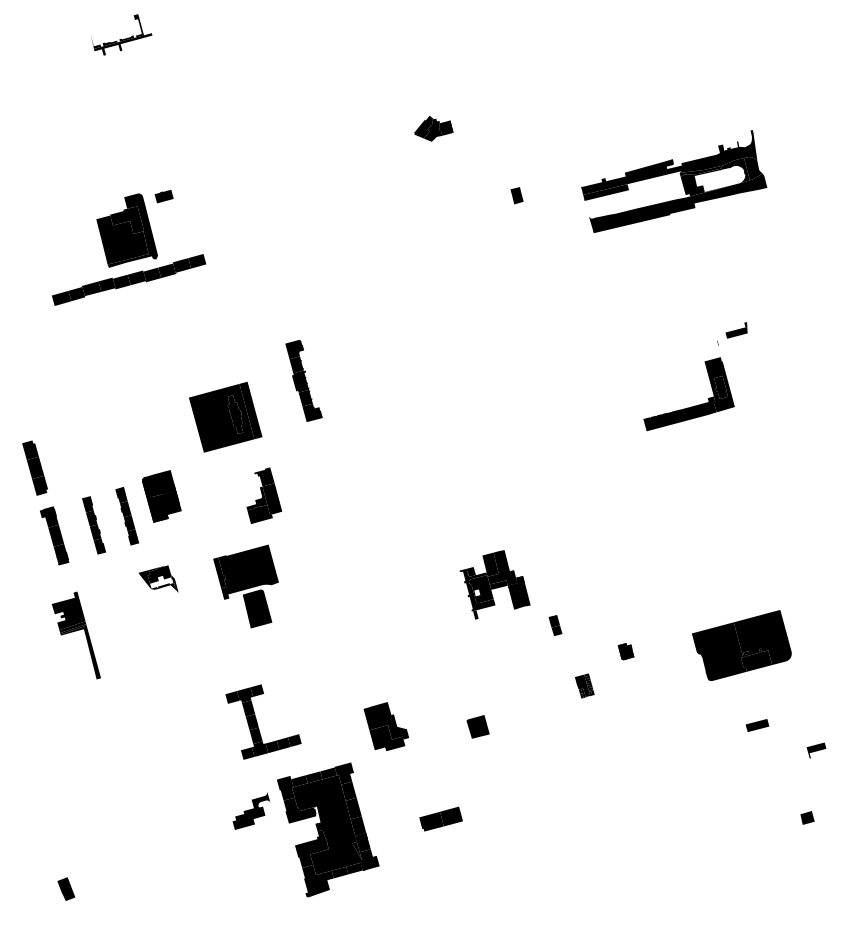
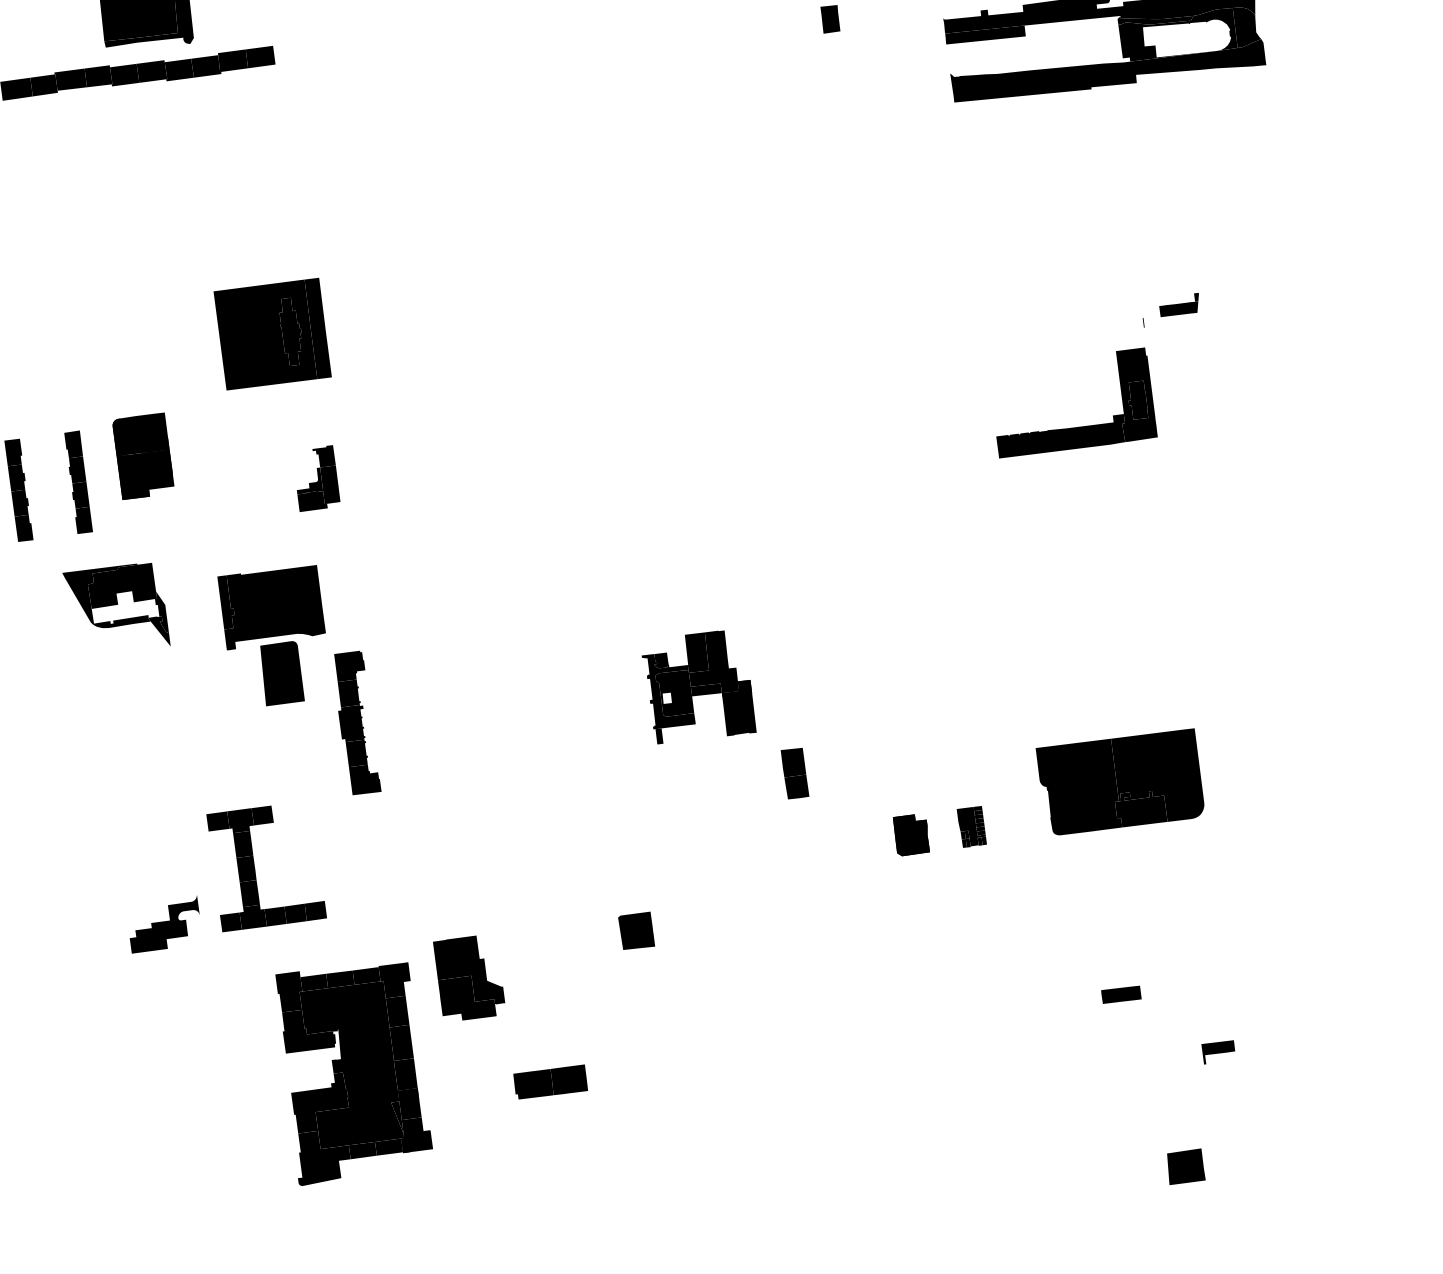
part: (303, 380) -> (356, 722), moved
part: (263, 495) -> (319, 478), size x0.71
part: (158, 578) -> (117, 597), size x1.67
part: (555, 625) -> (794, 773), size x1.43
part: (741, 645) -> (1118, 780), moved
part: (625, 651) -> (910, 835), size x1.43
part: (584, 685) -> (971, 825), moved
part: (386, 726) -> (468, 977), moved
part: (251, 810) -> (165, 923), moved
part: (807, 817) -> (1186, 1166), size x1.67

